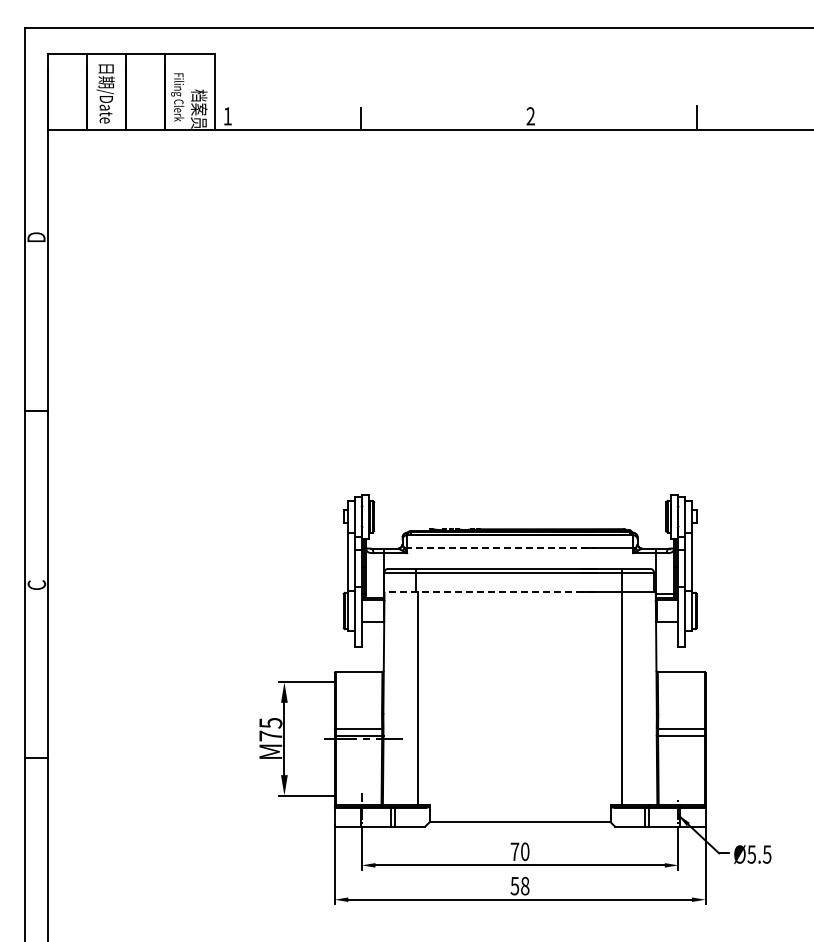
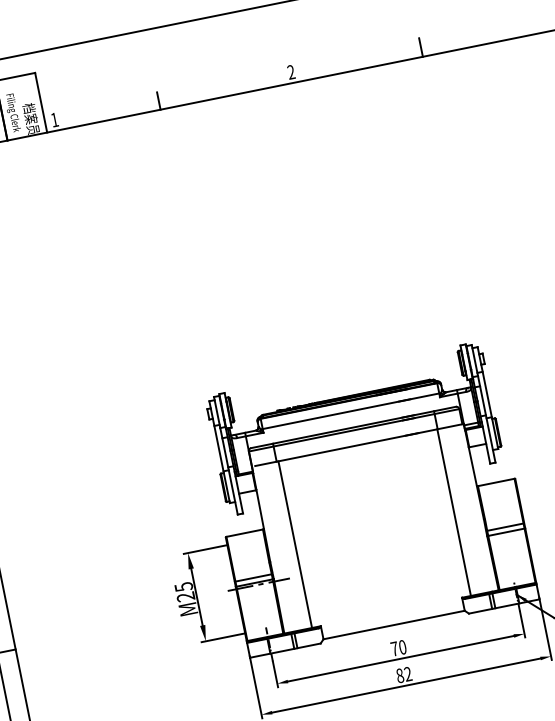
line: (500, 548) -> (335, 414), dashed -> solid
line: (493, 592) -> (337, 449), dashed -> solid
text: (270, 735) -> (185, 596), M75 -> M25
text: (519, 885) -> (403, 674), 58 -> 82

